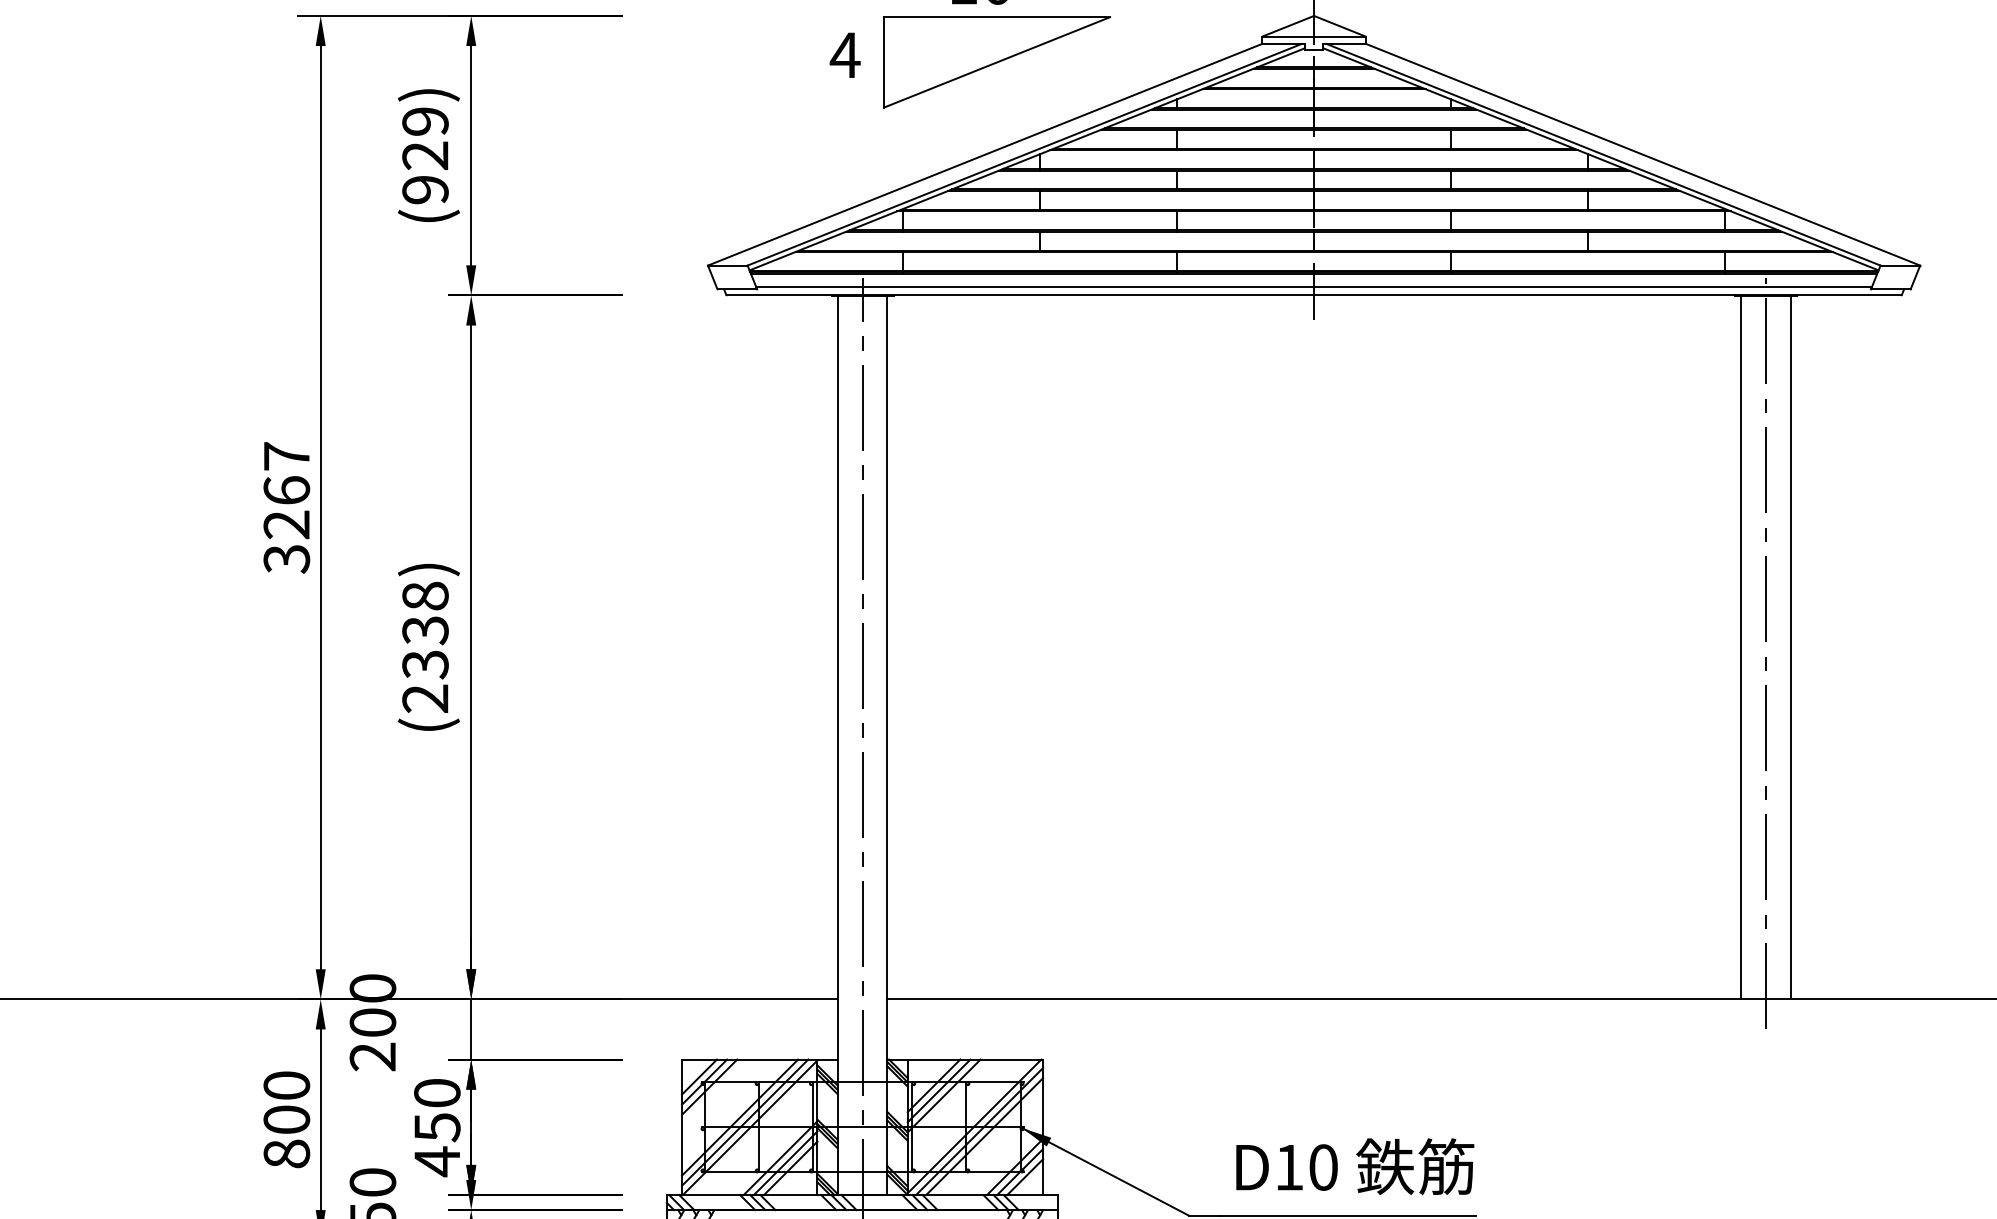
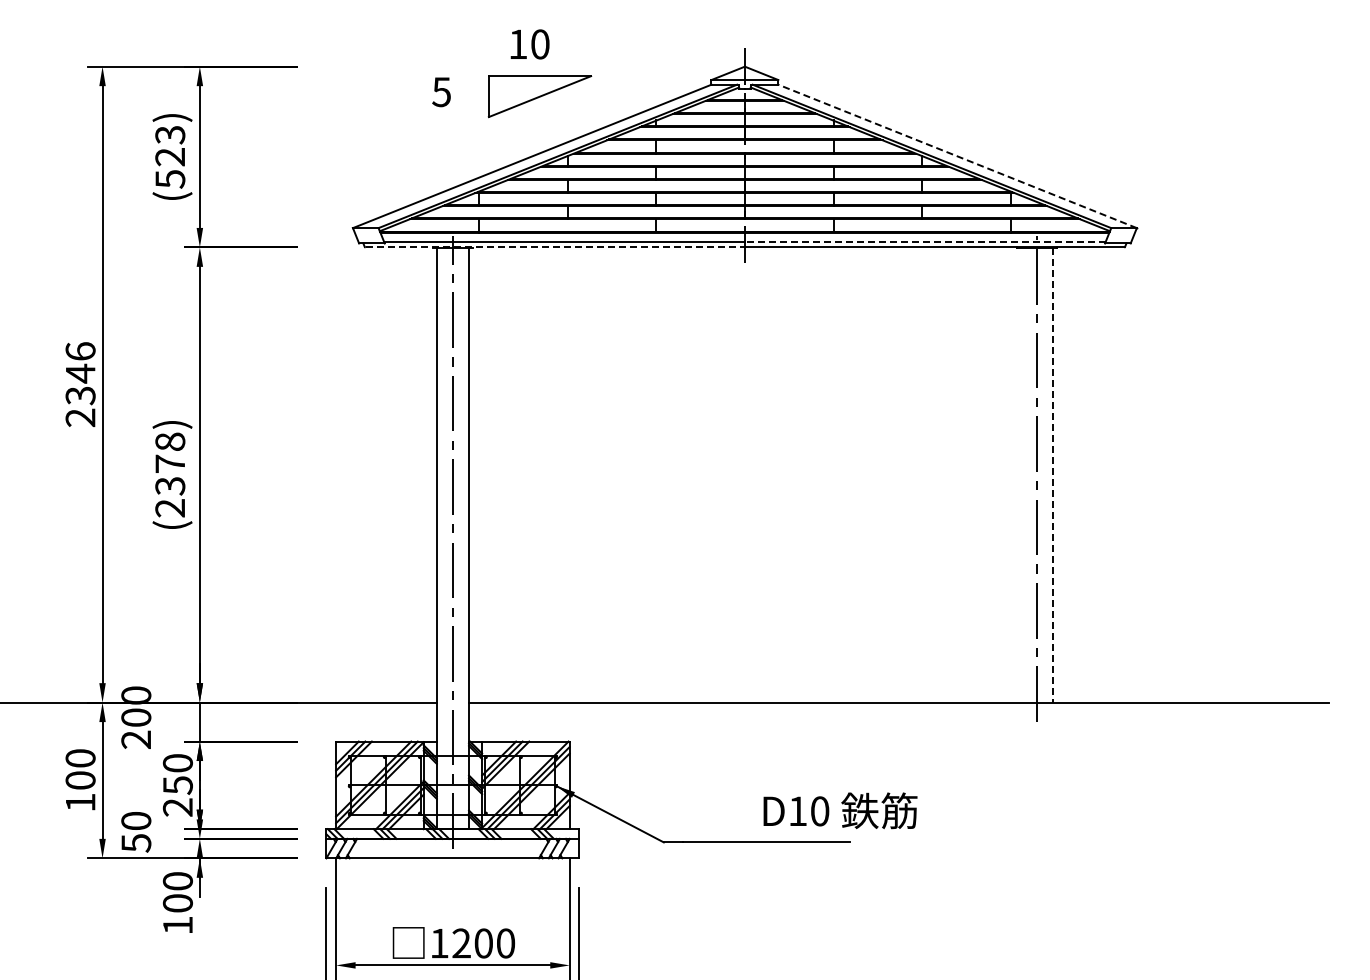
text: (844, 55) -> (441, 92), 4 -> 5
part: (996, 62) -> (539, 96), size x0.7
line: (1642, 154) -> (957, 156), solid -> dashed
text: (425, 156) -> (170, 157), (929) -> (523)
line: (1591, 286) -> (924, 241), solid -> dashed
line: (1021, 295) -> (555, 247), solid -> dashed
text: (286, 507) -> (80, 384), 3267 -> 2346
text: (425, 629) -> (170, 463), (2338) -> (2378)
line: (1740, 646) -> (1020, 474), removed
line: (1789, 648) -> (1052, 475), solid -> dashed
text: (286, 1153) -> (80, 802), 800 -> 100
text: (436, 1161) -> (177, 807), 450 -> 250
text: (1355, 1166) -> (840, 810), moved

